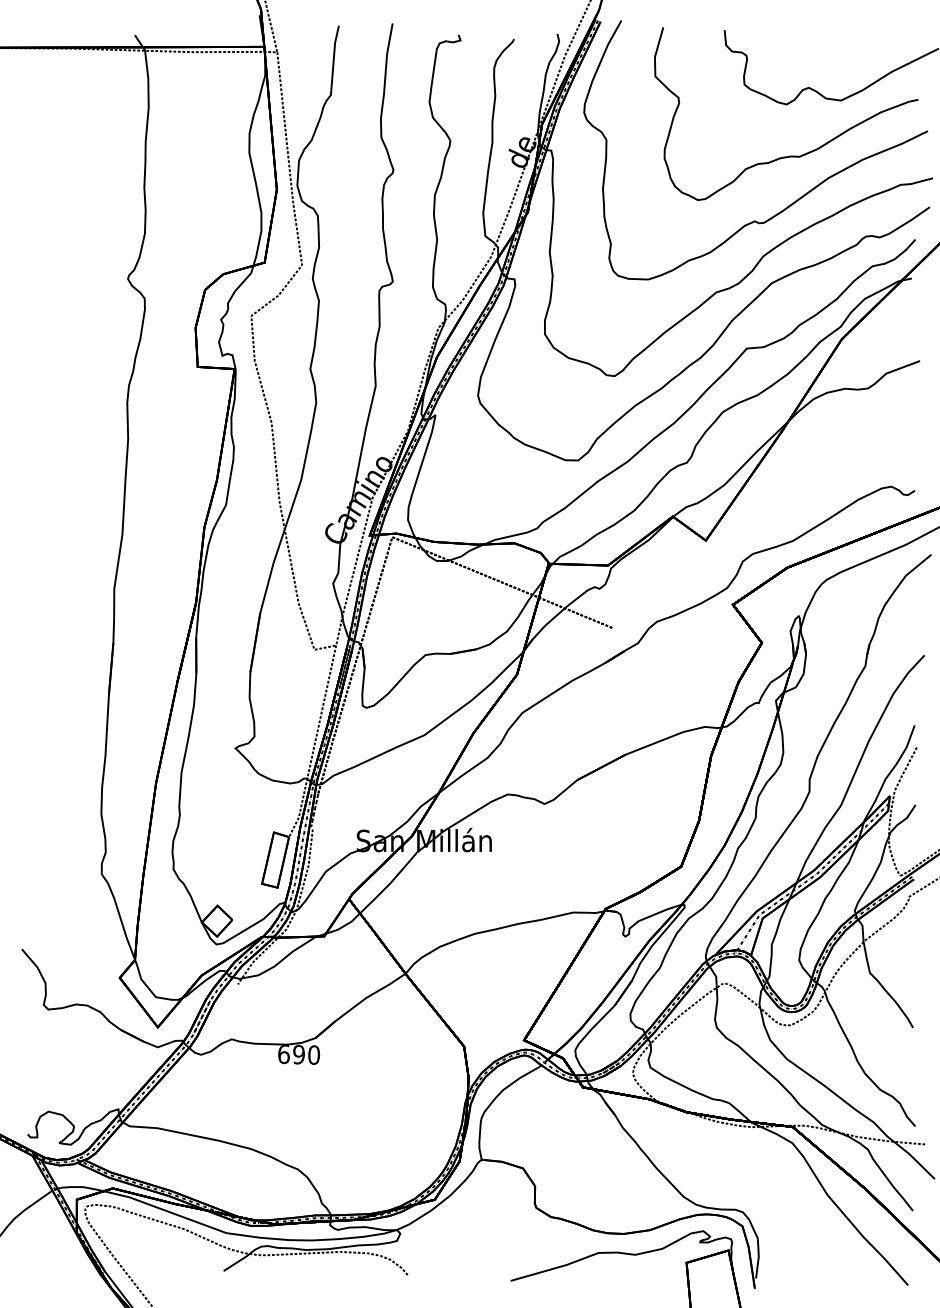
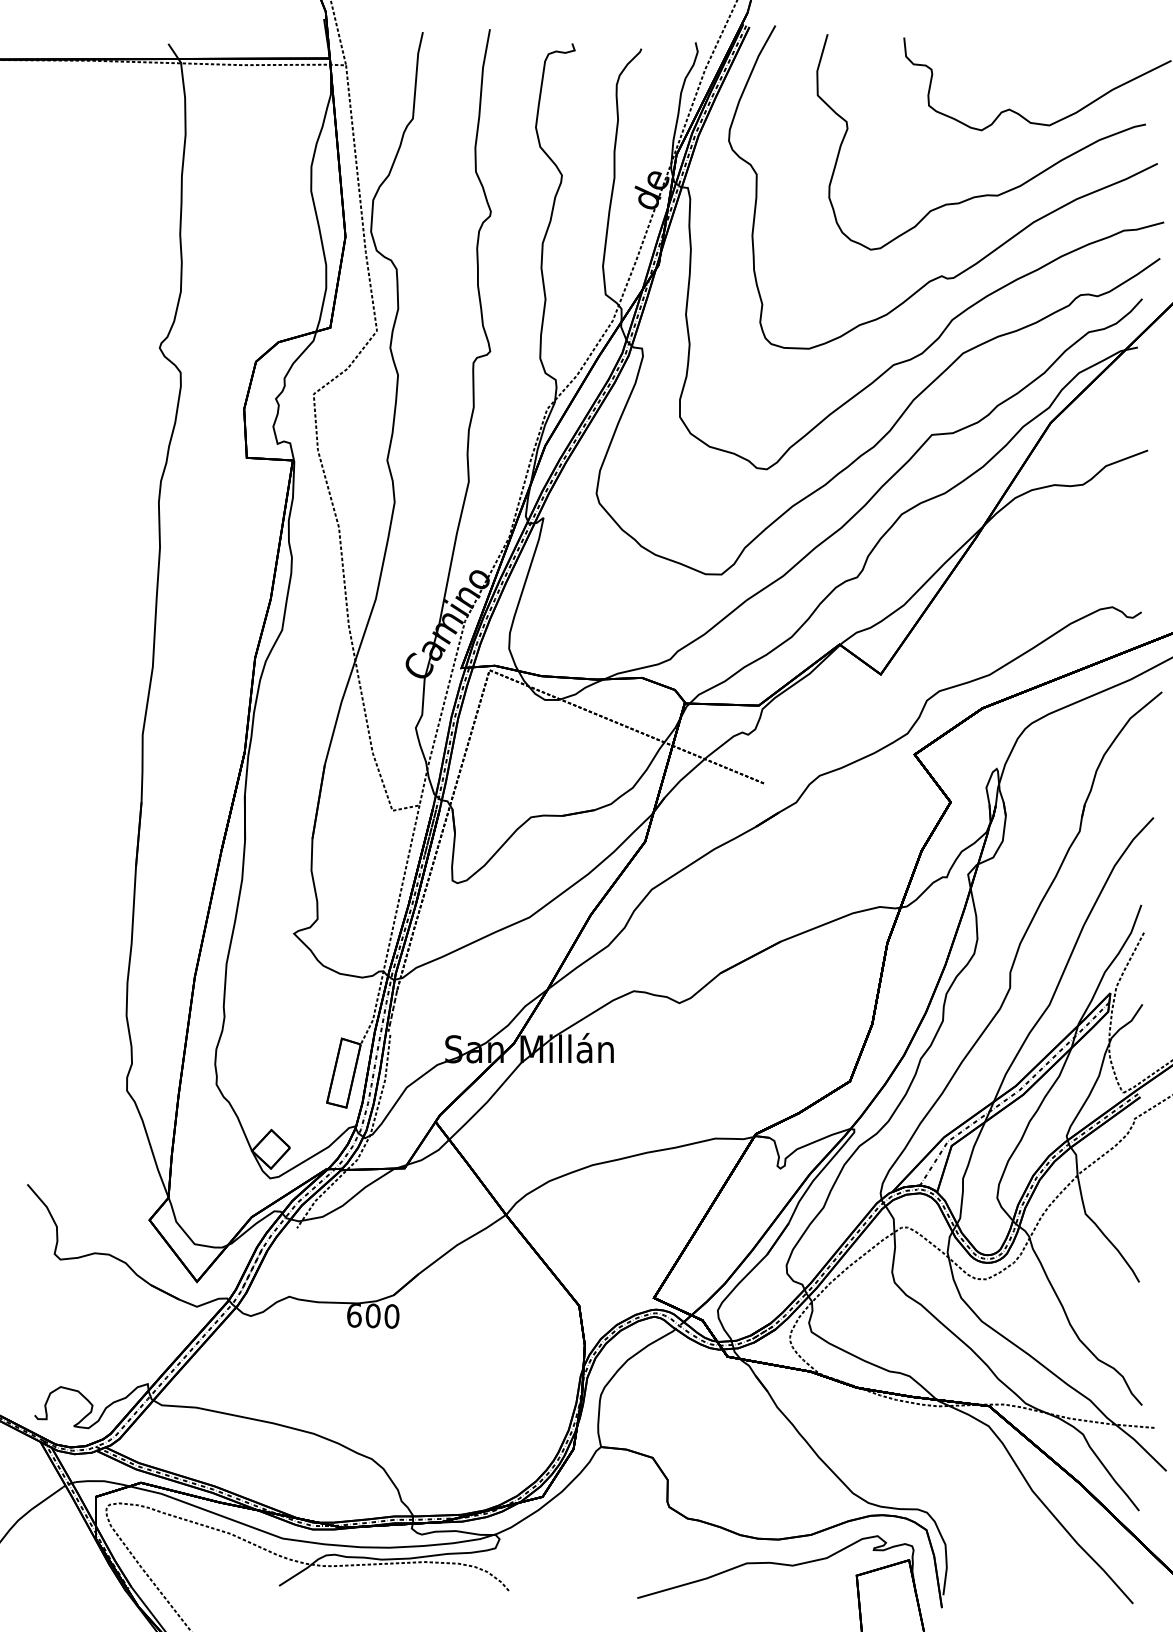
text: (298, 1054) -> (372, 1315), 690 -> 600

